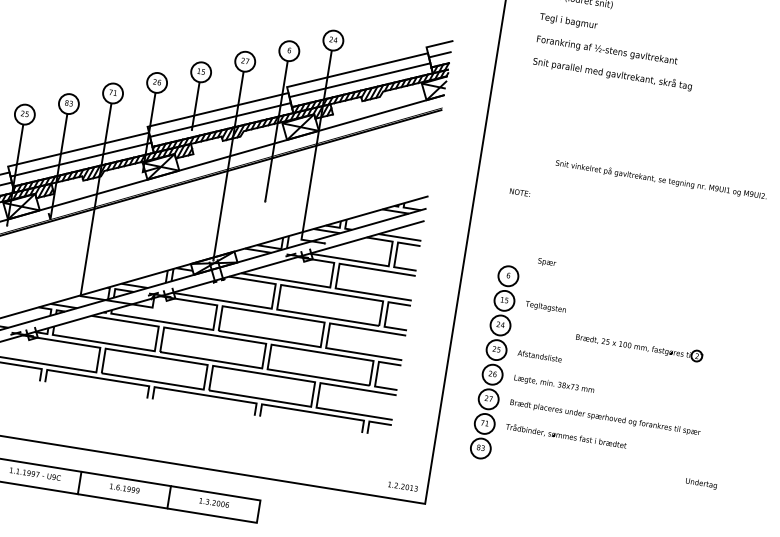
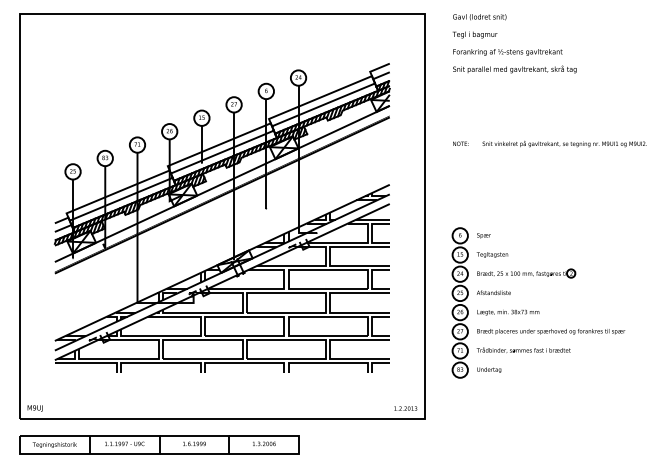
text: (519, 192) -> (460, 143), moved
text: (546, 262) -> (483, 235), moved
part: (639, 346) -> (526, 273), moved
text: (701, 483) -> (489, 369), moved

